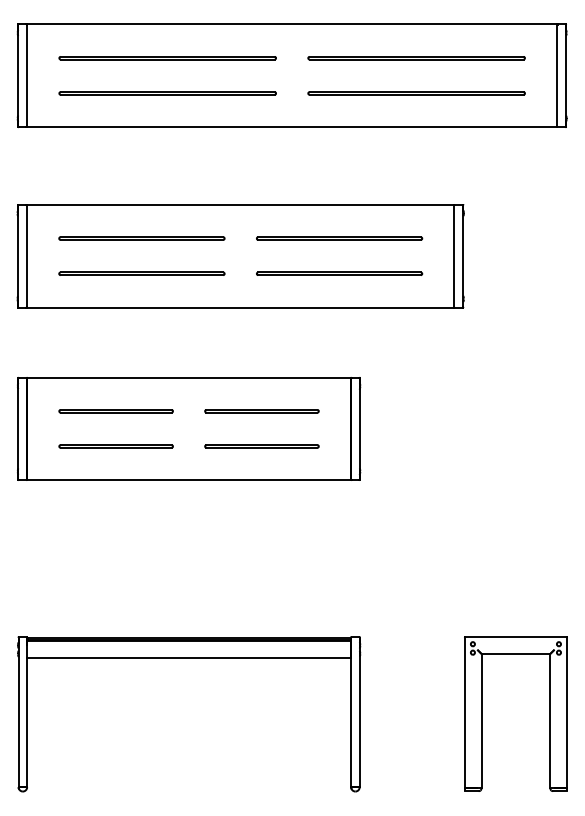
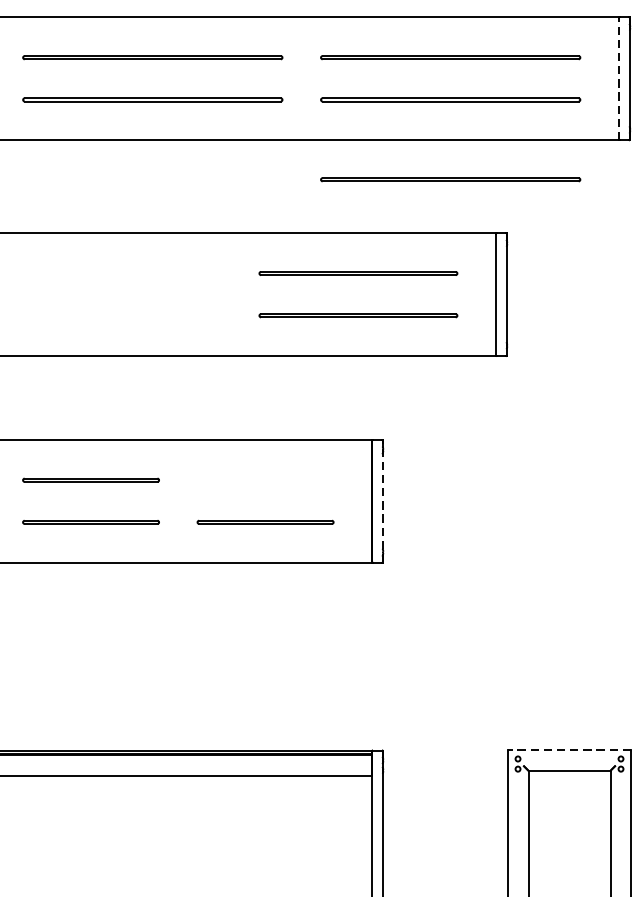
line: (557, 75) -> (619, 78), solid -> dashed
line: (416, 159) -> (450, 178), added
line: (141, 237) -> (121, 272), removed
line: (141, 272) -> (121, 314), removed
line: (261, 410) -> (265, 479), removed
line: (359, 428) -> (382, 500), solid -> dashed
line: (515, 636) -> (568, 749), solid -> dashed

